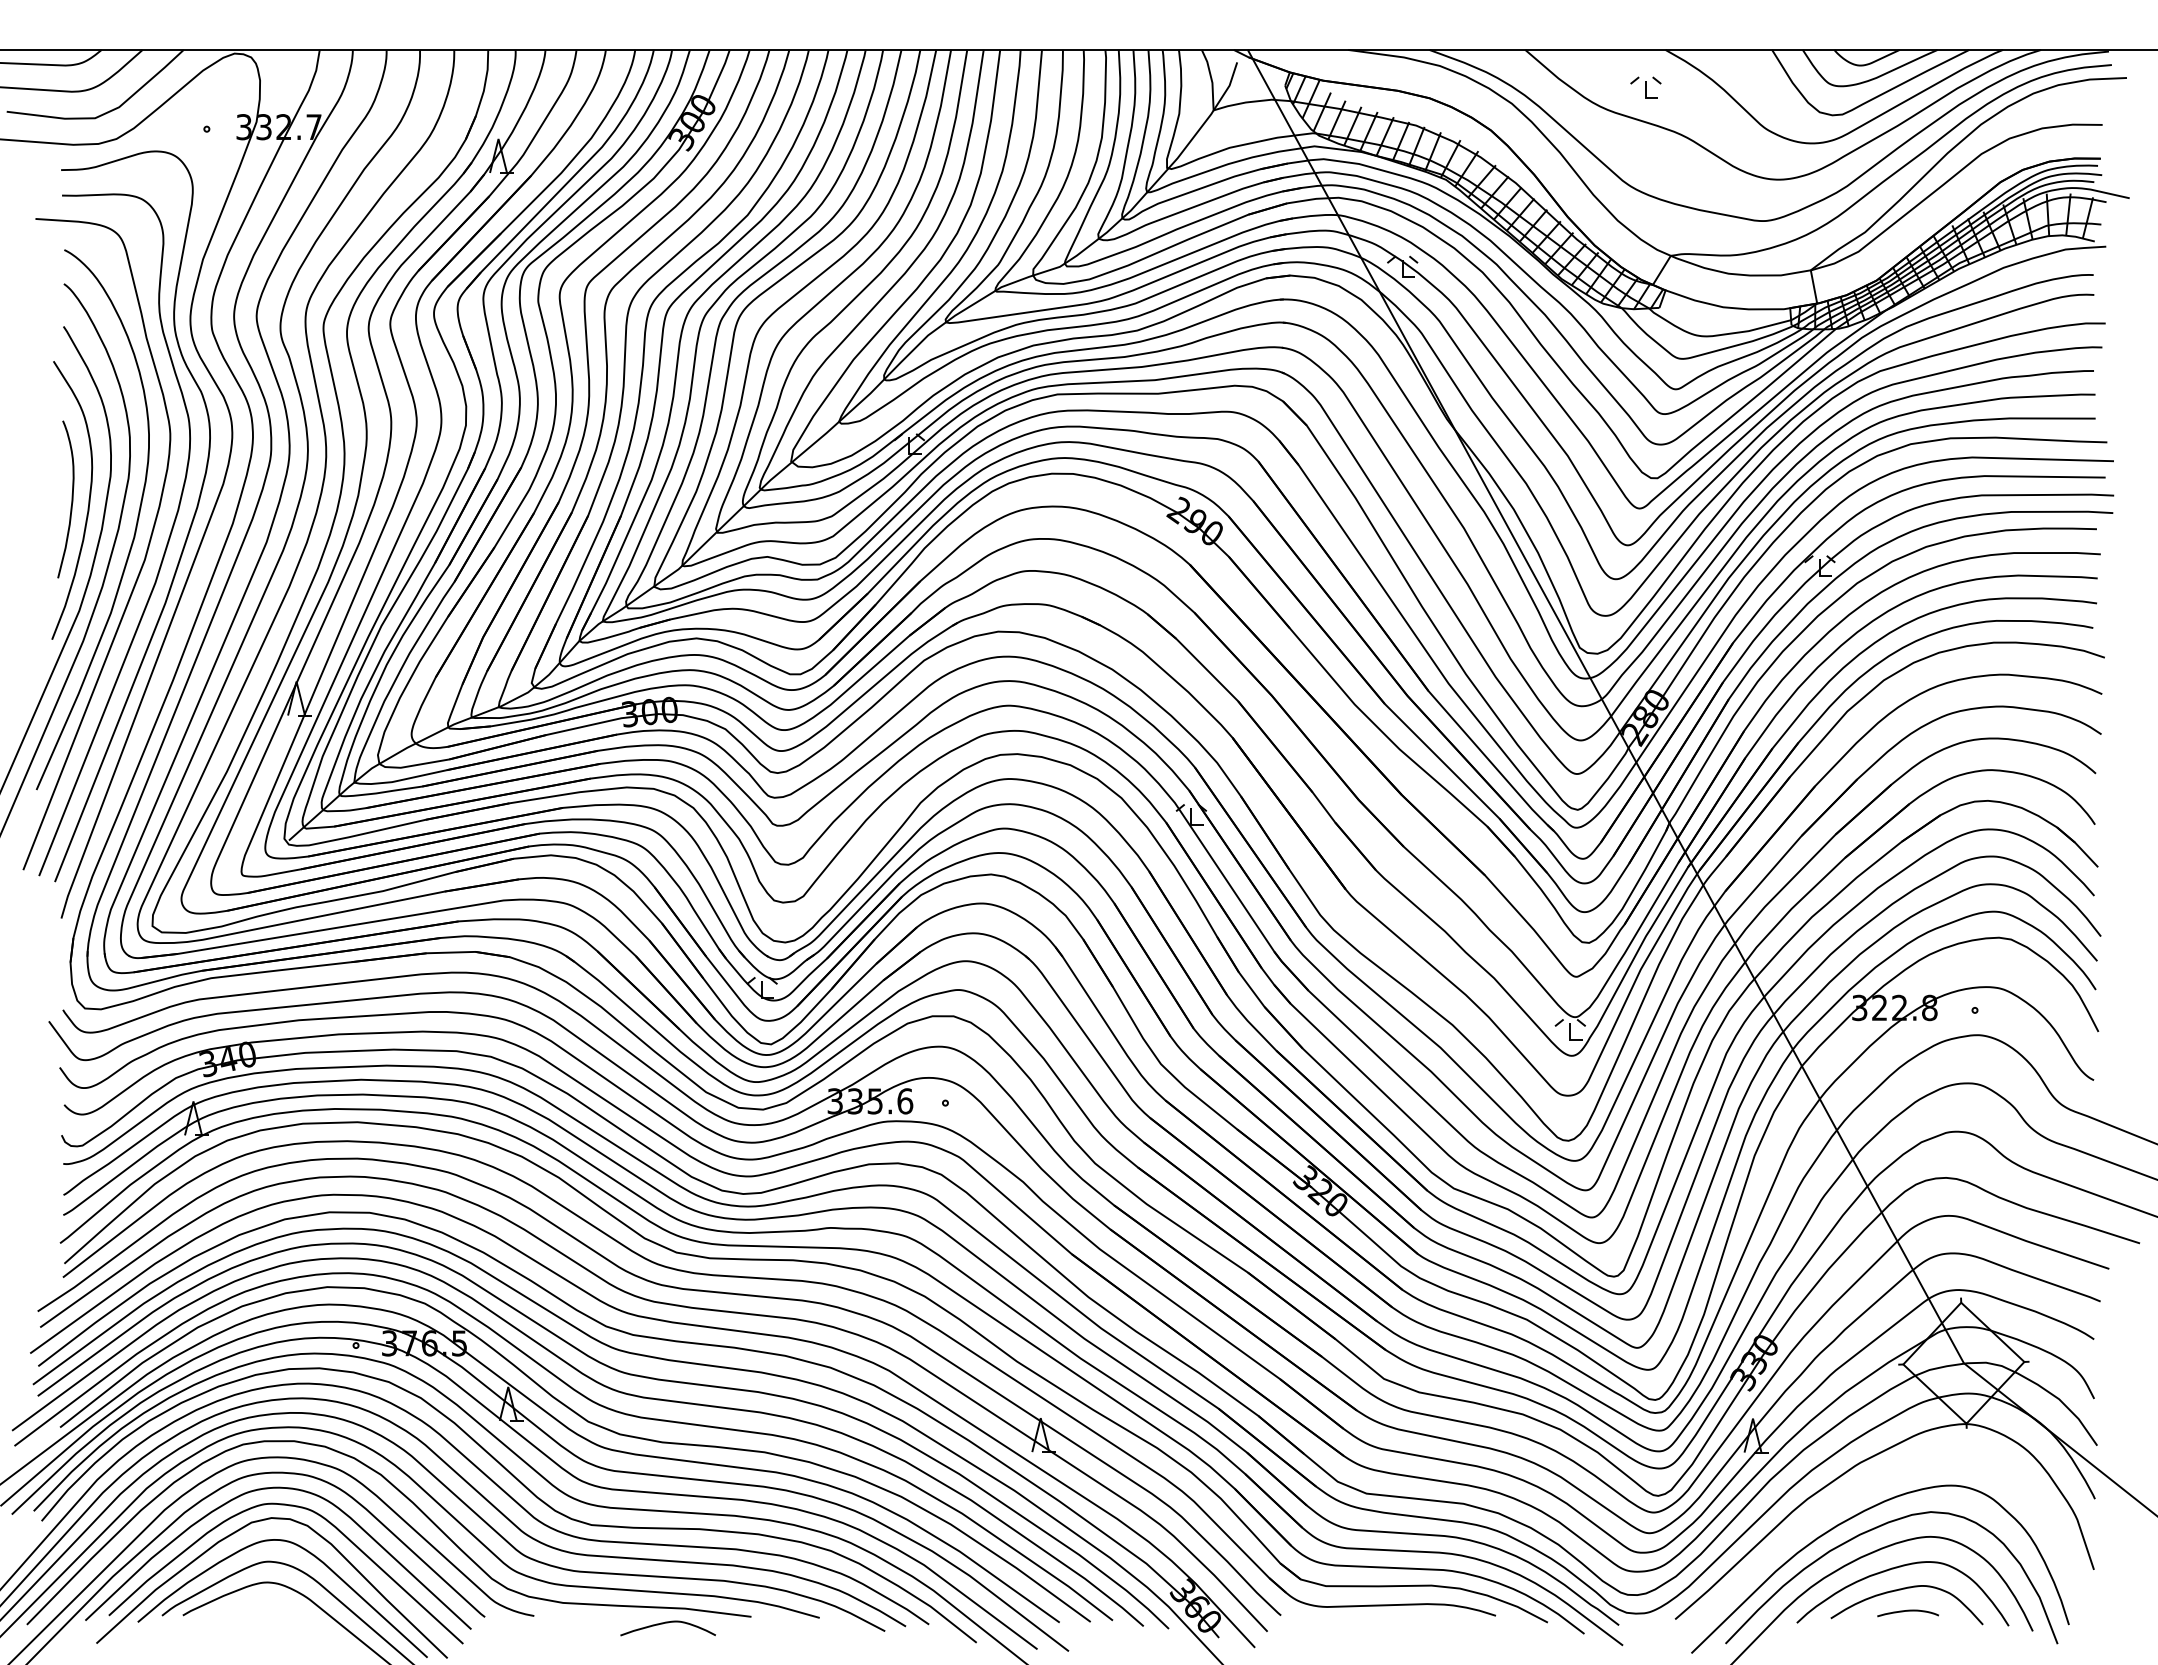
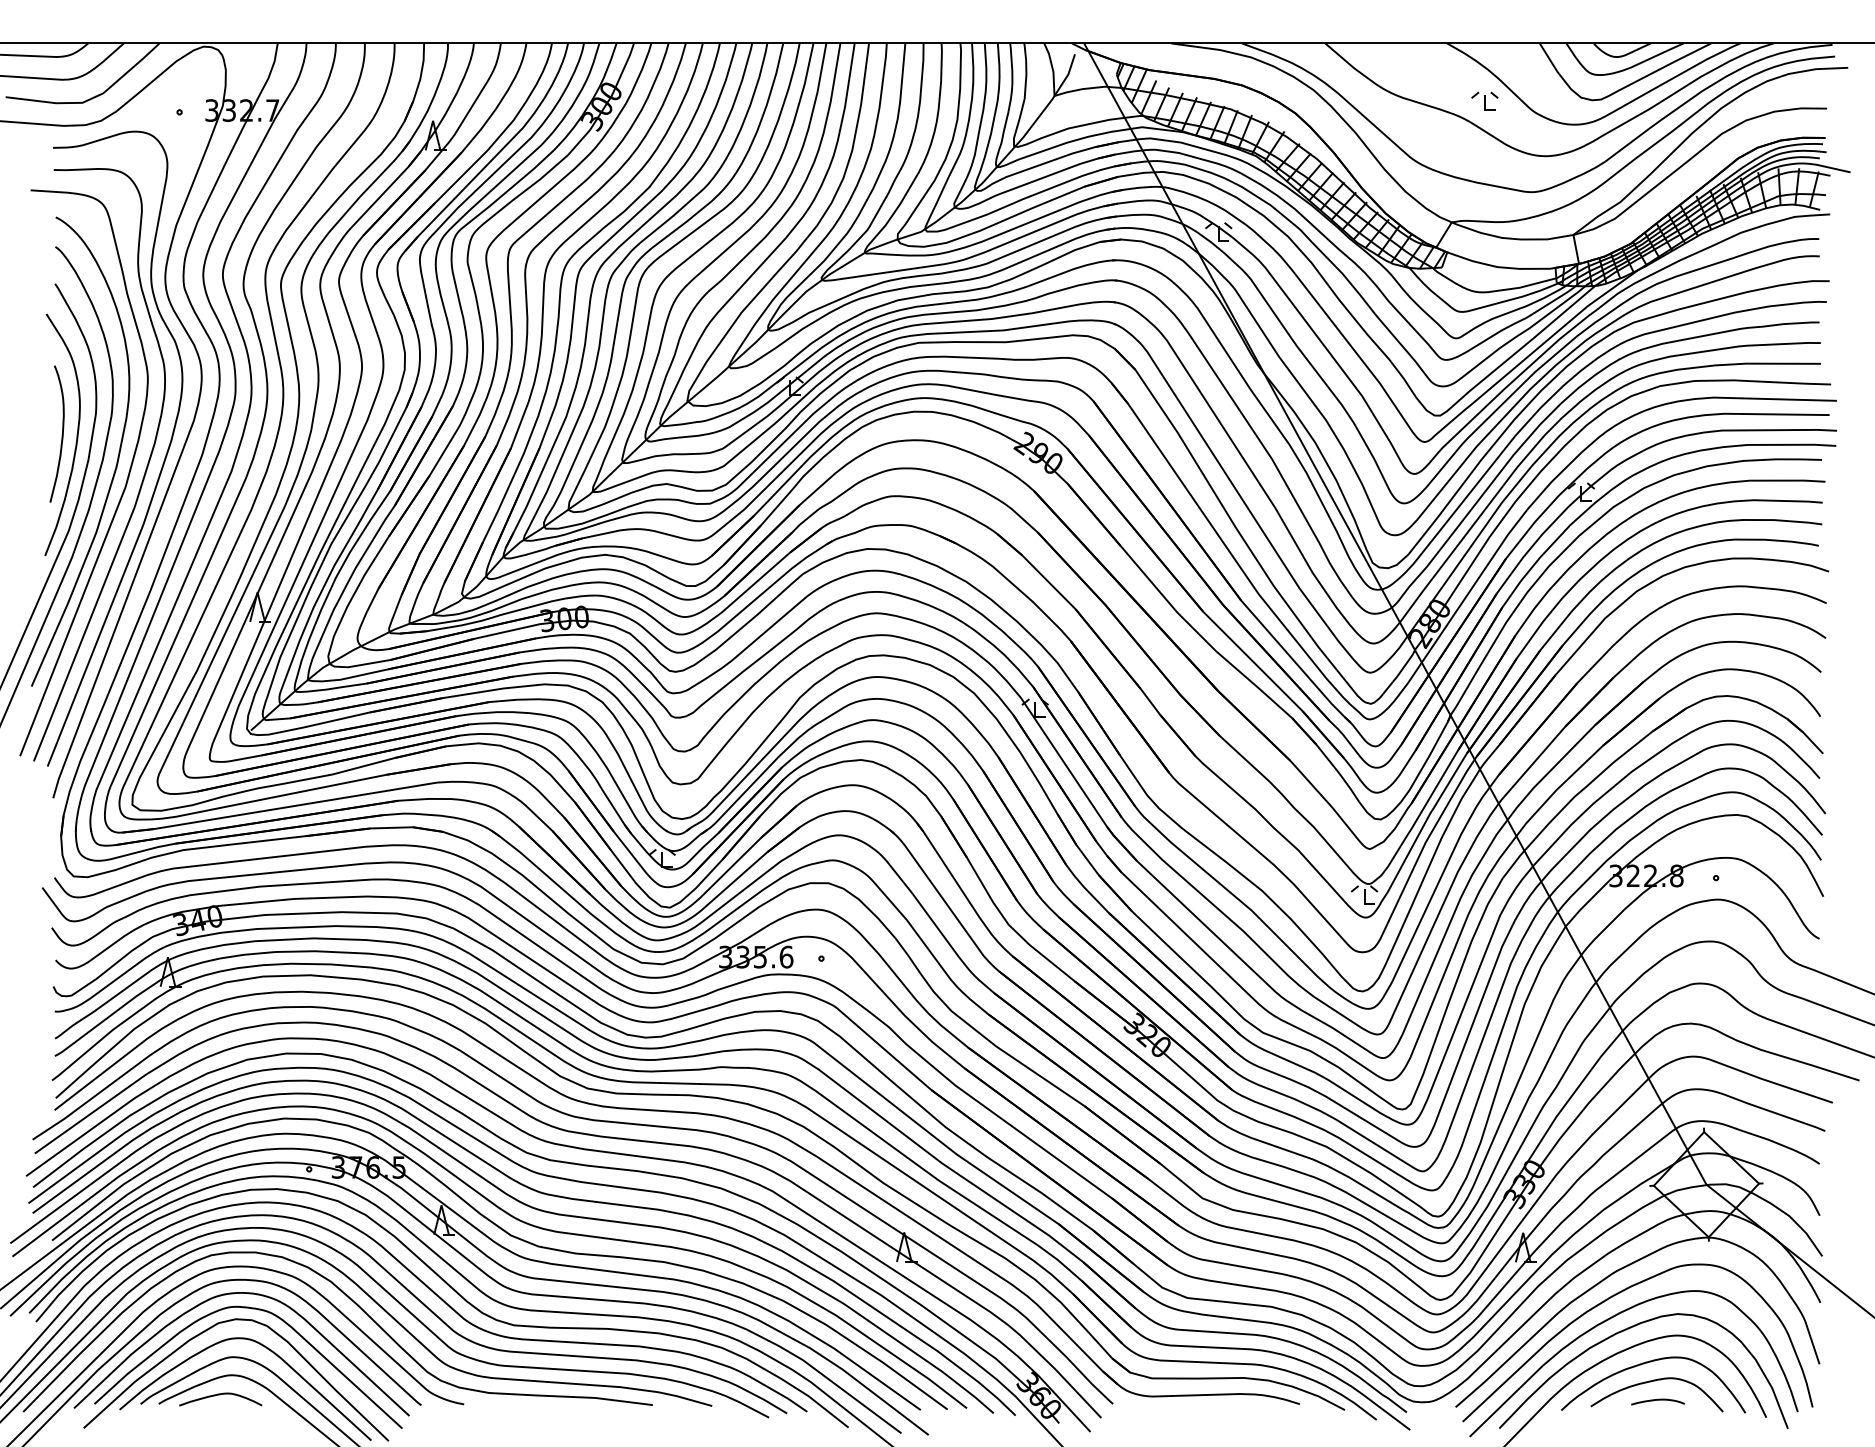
part: (1645, 87) -> (1484, 101), moved
curve: (1853, 1494) -> (1610, 1298), added
curve: (667, 1623) -> (220, 1395), moved

